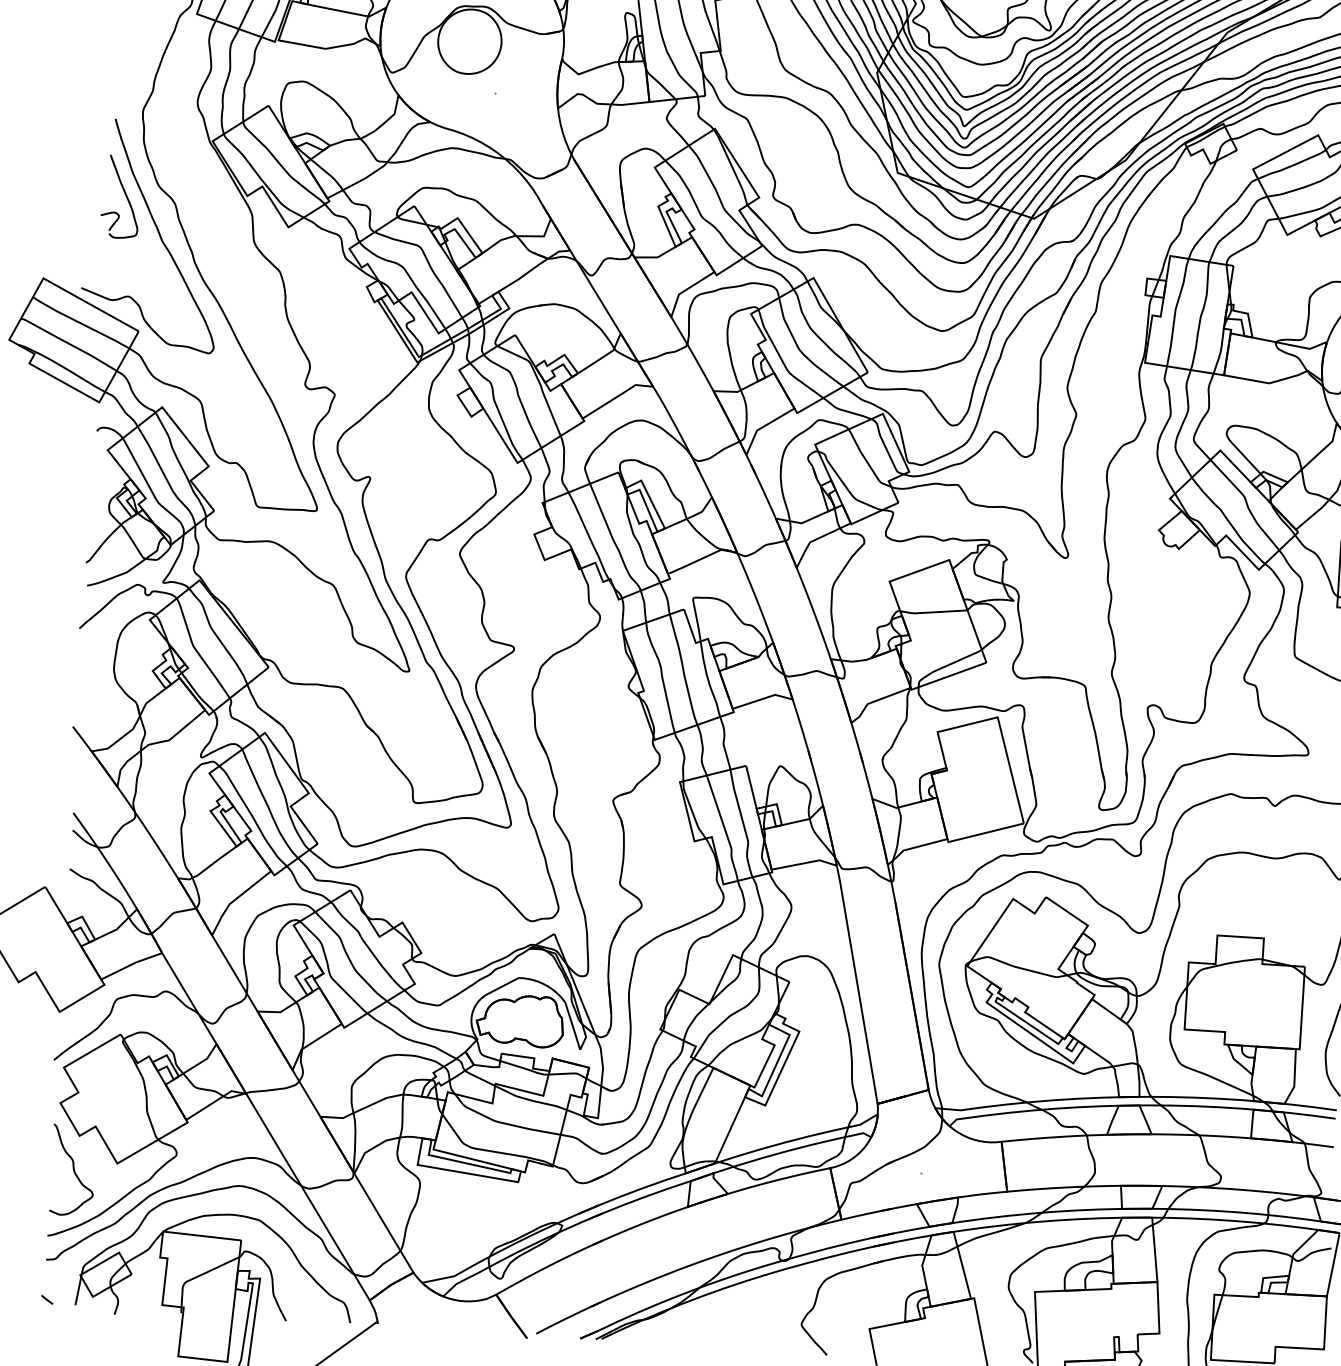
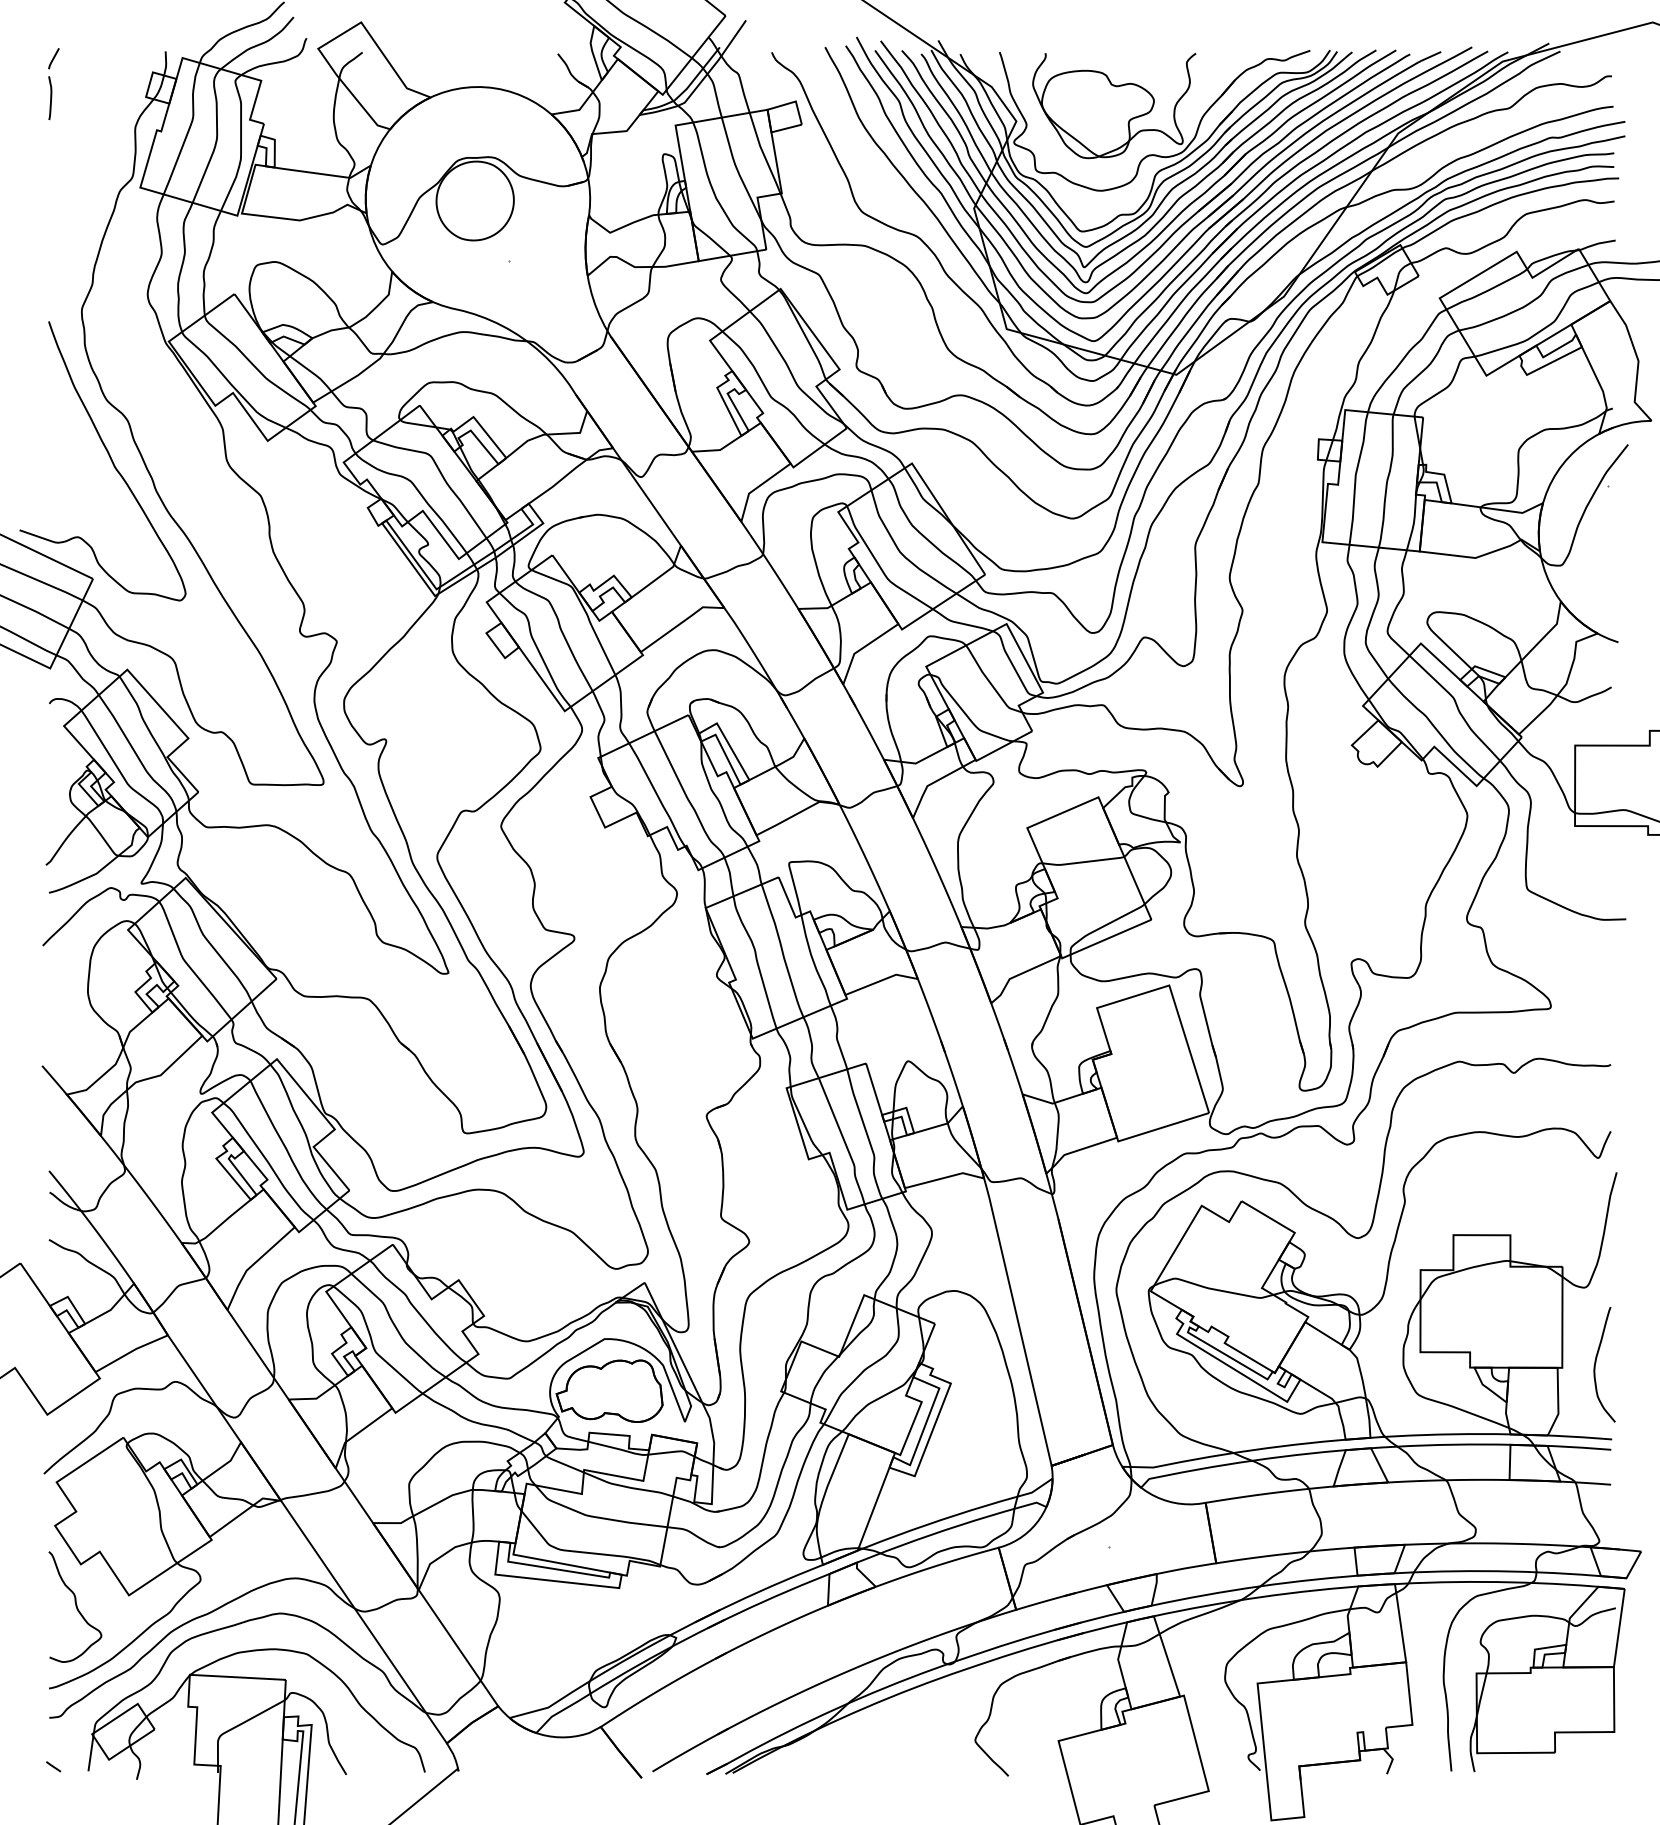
part: (121, 197) -> (61, 416), removed

